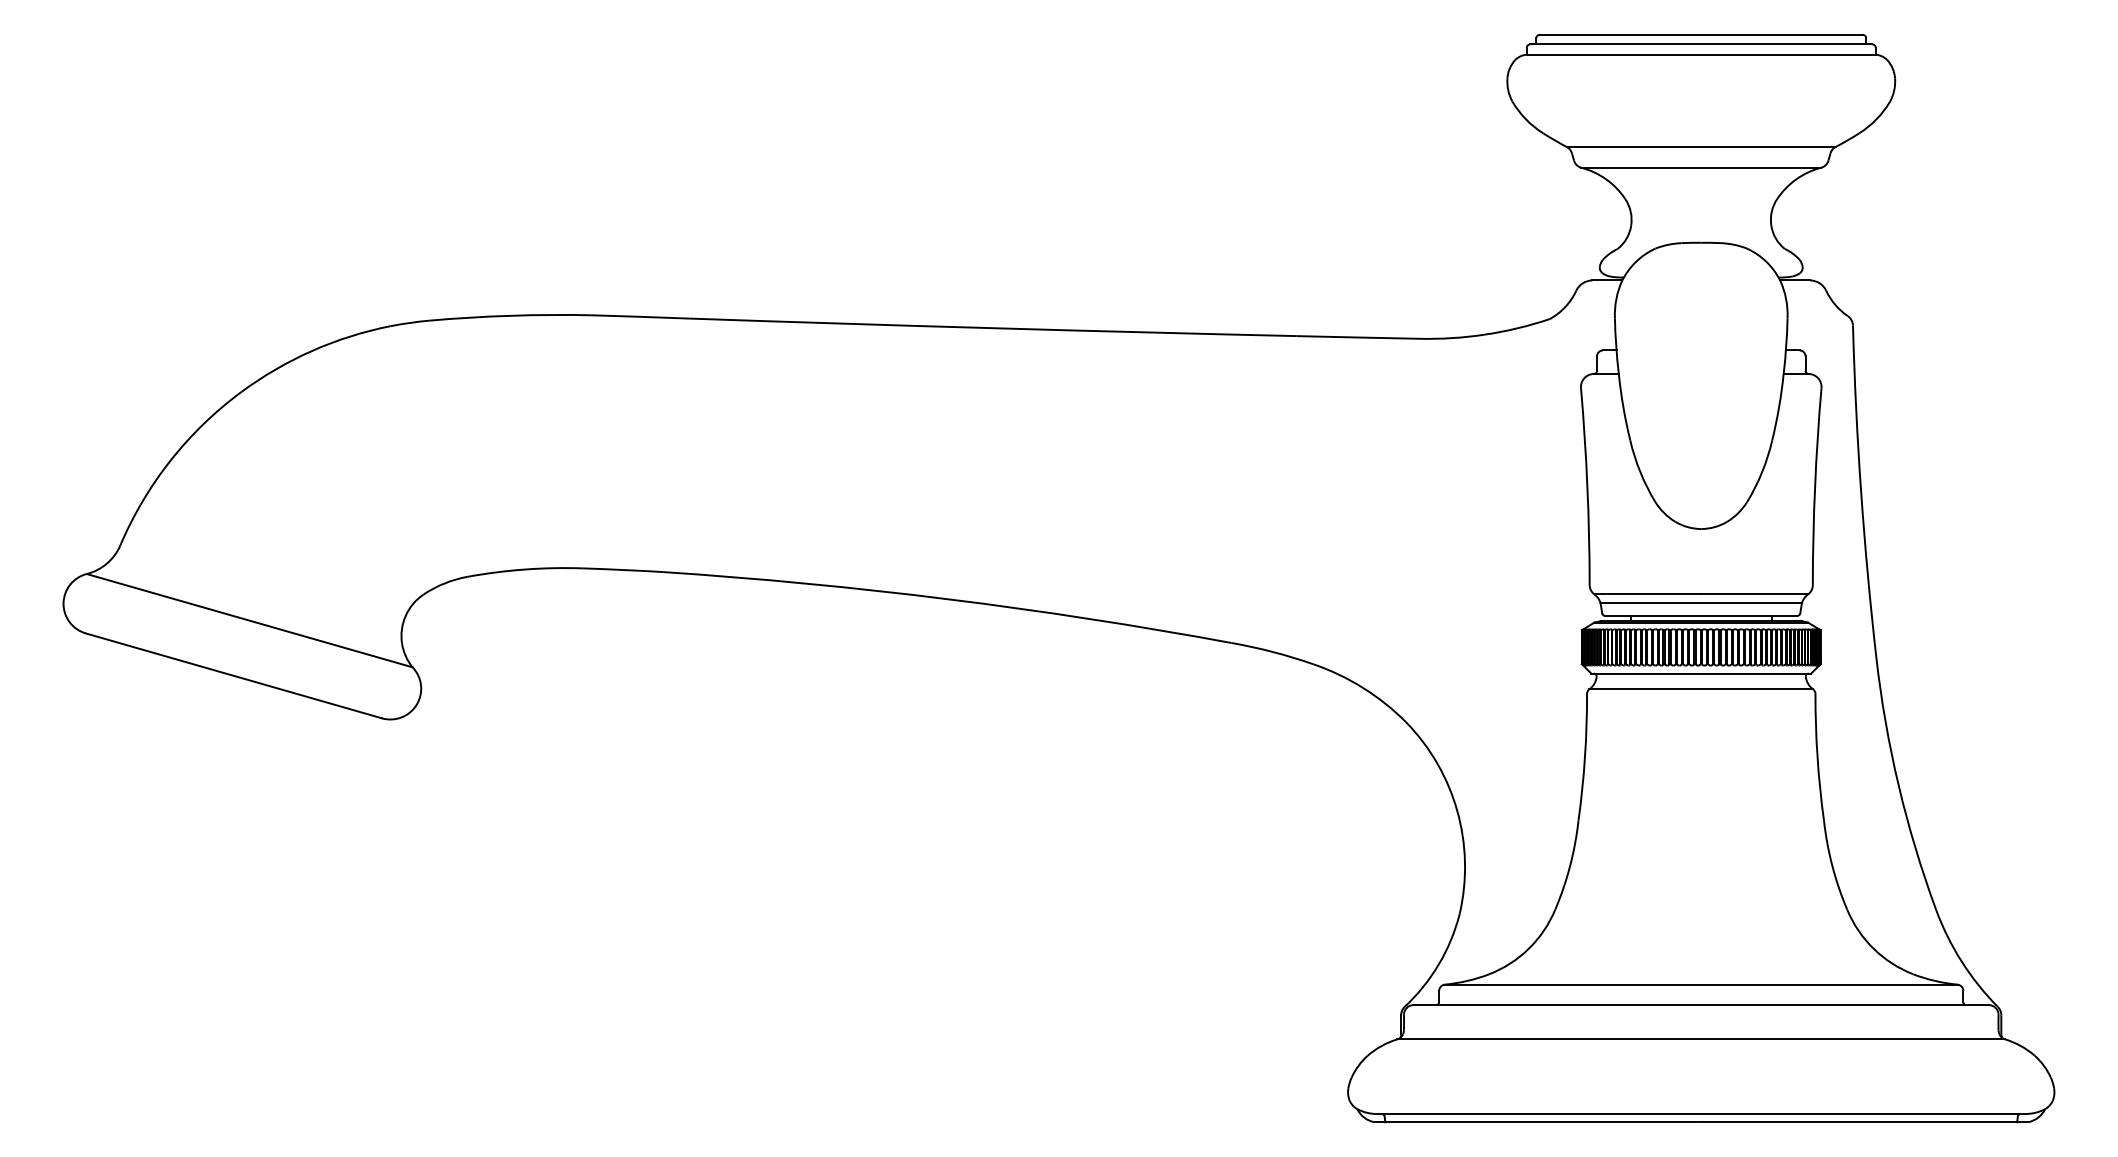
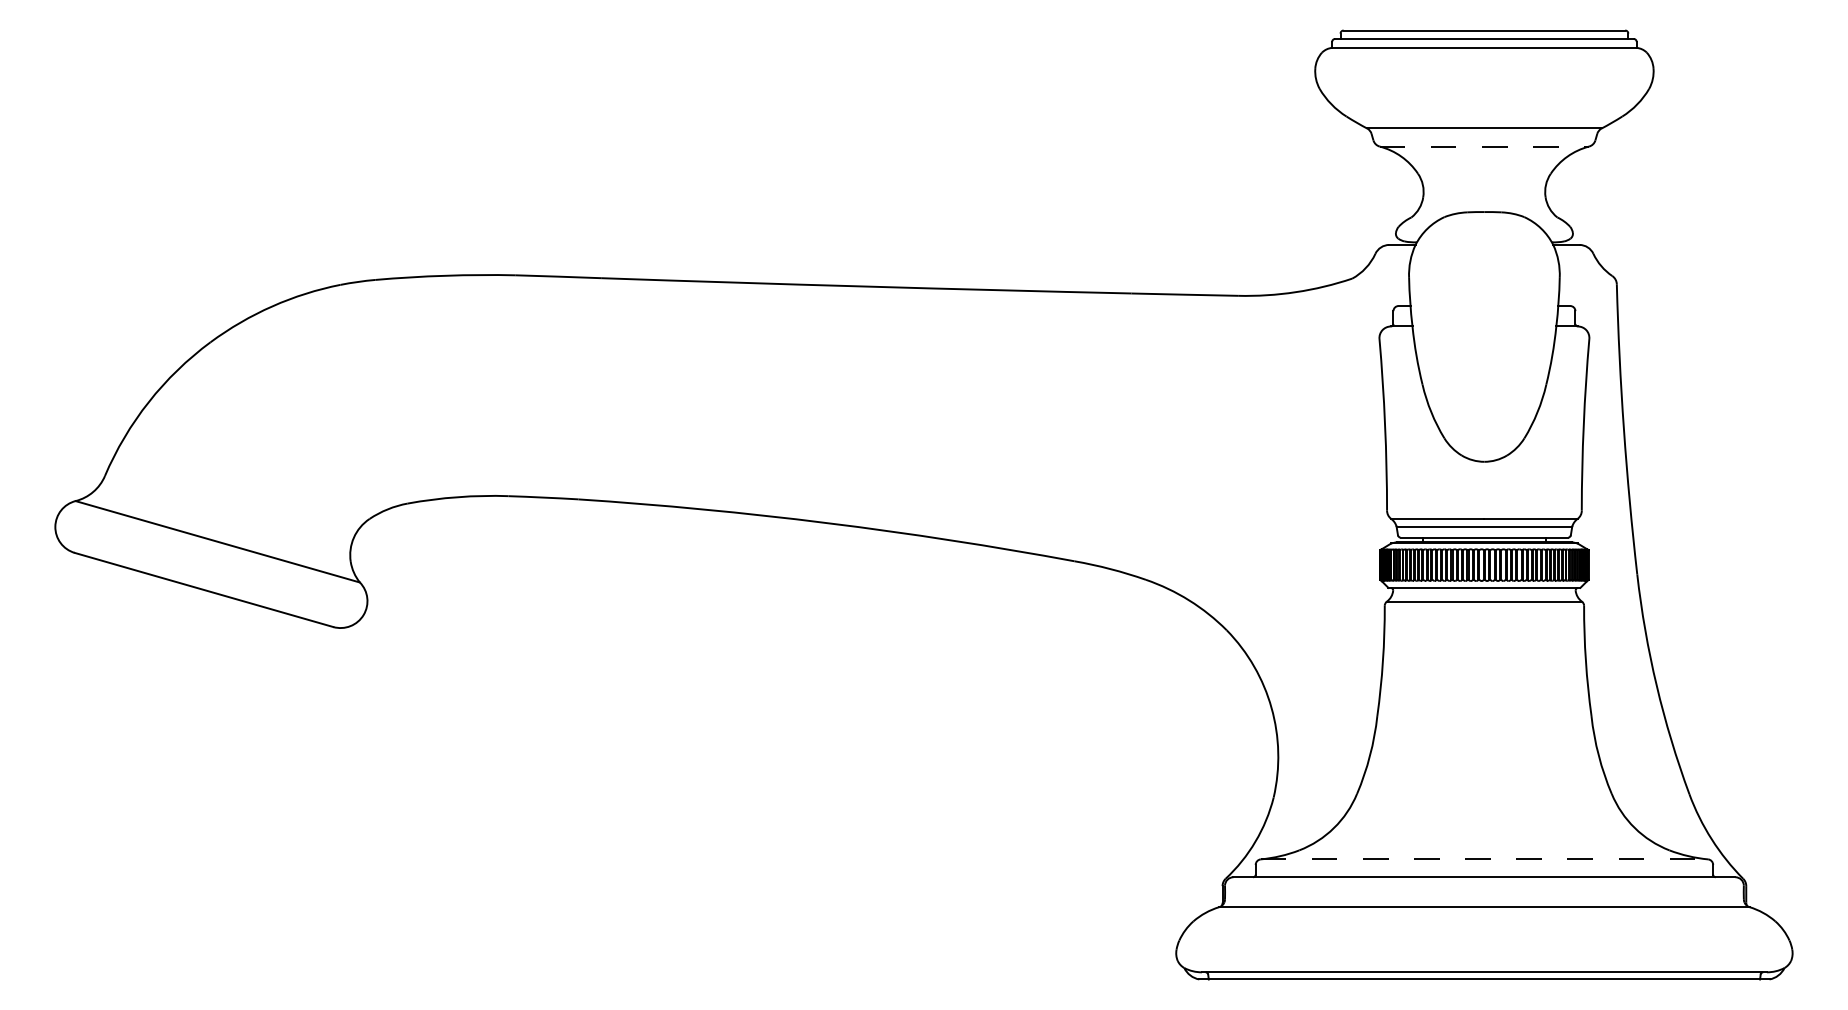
line: (1701, 167) -> (1484, 146), solid -> dashed
line: (1701, 984) -> (1484, 859), solid -> dashed

